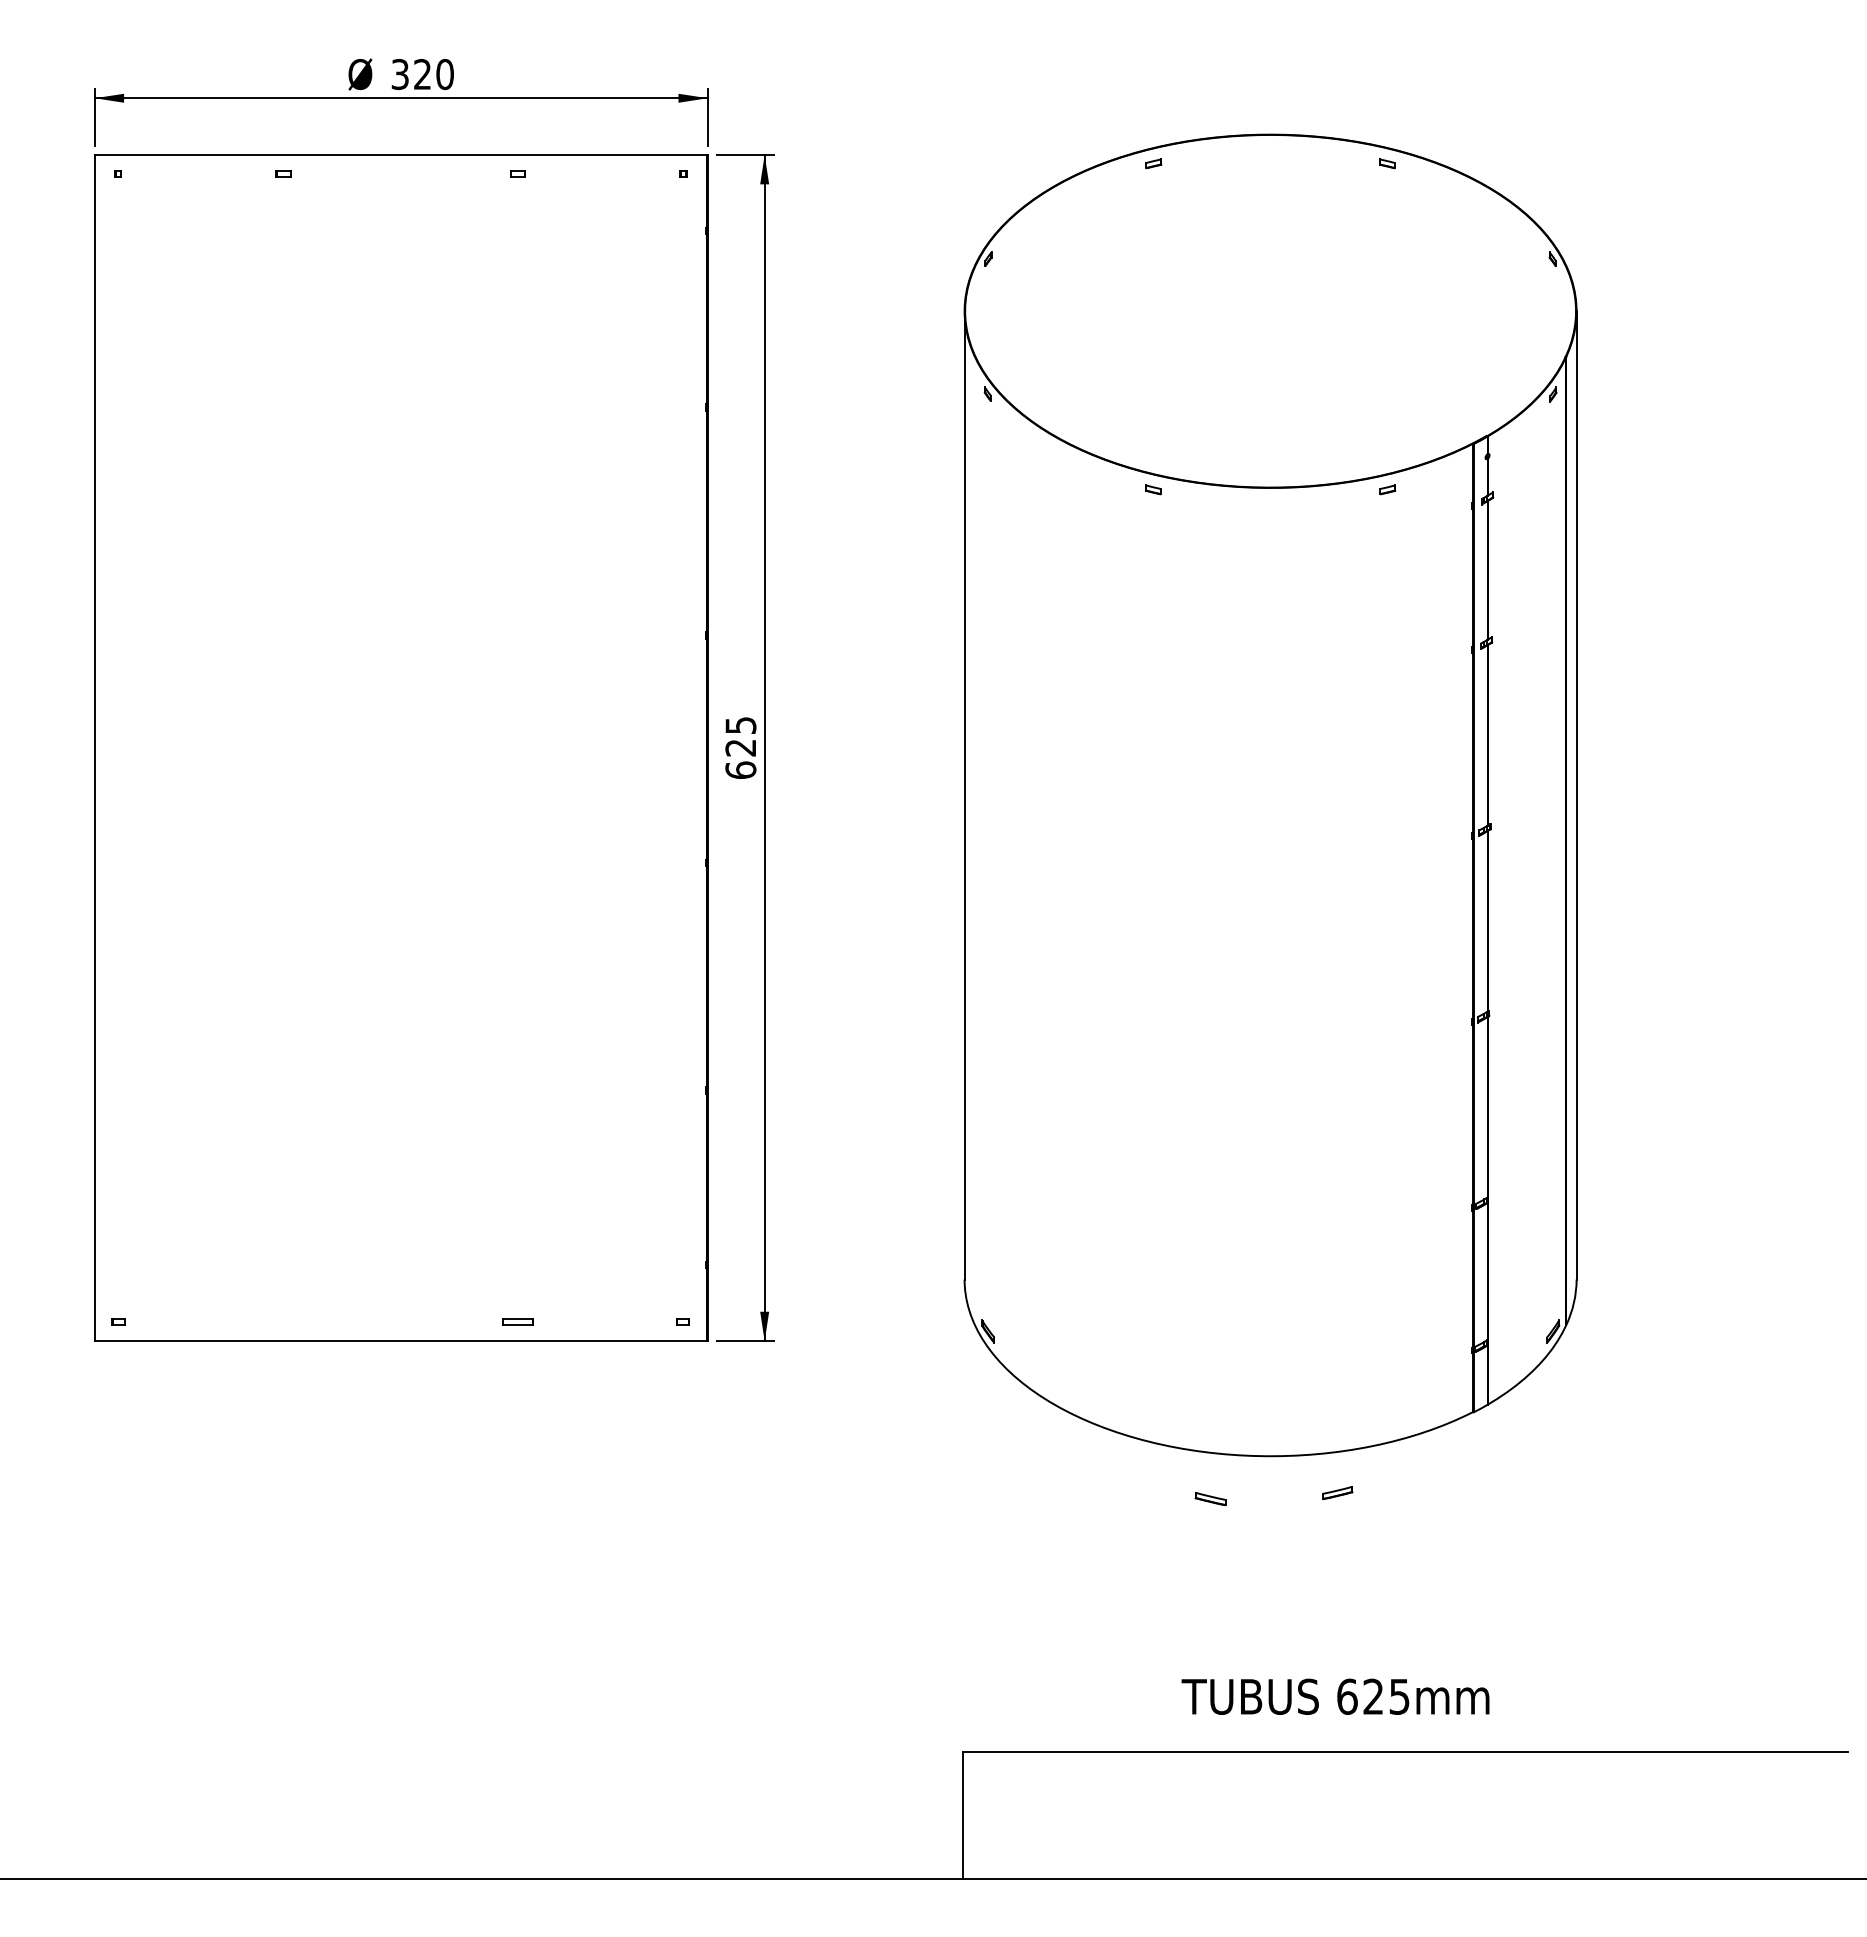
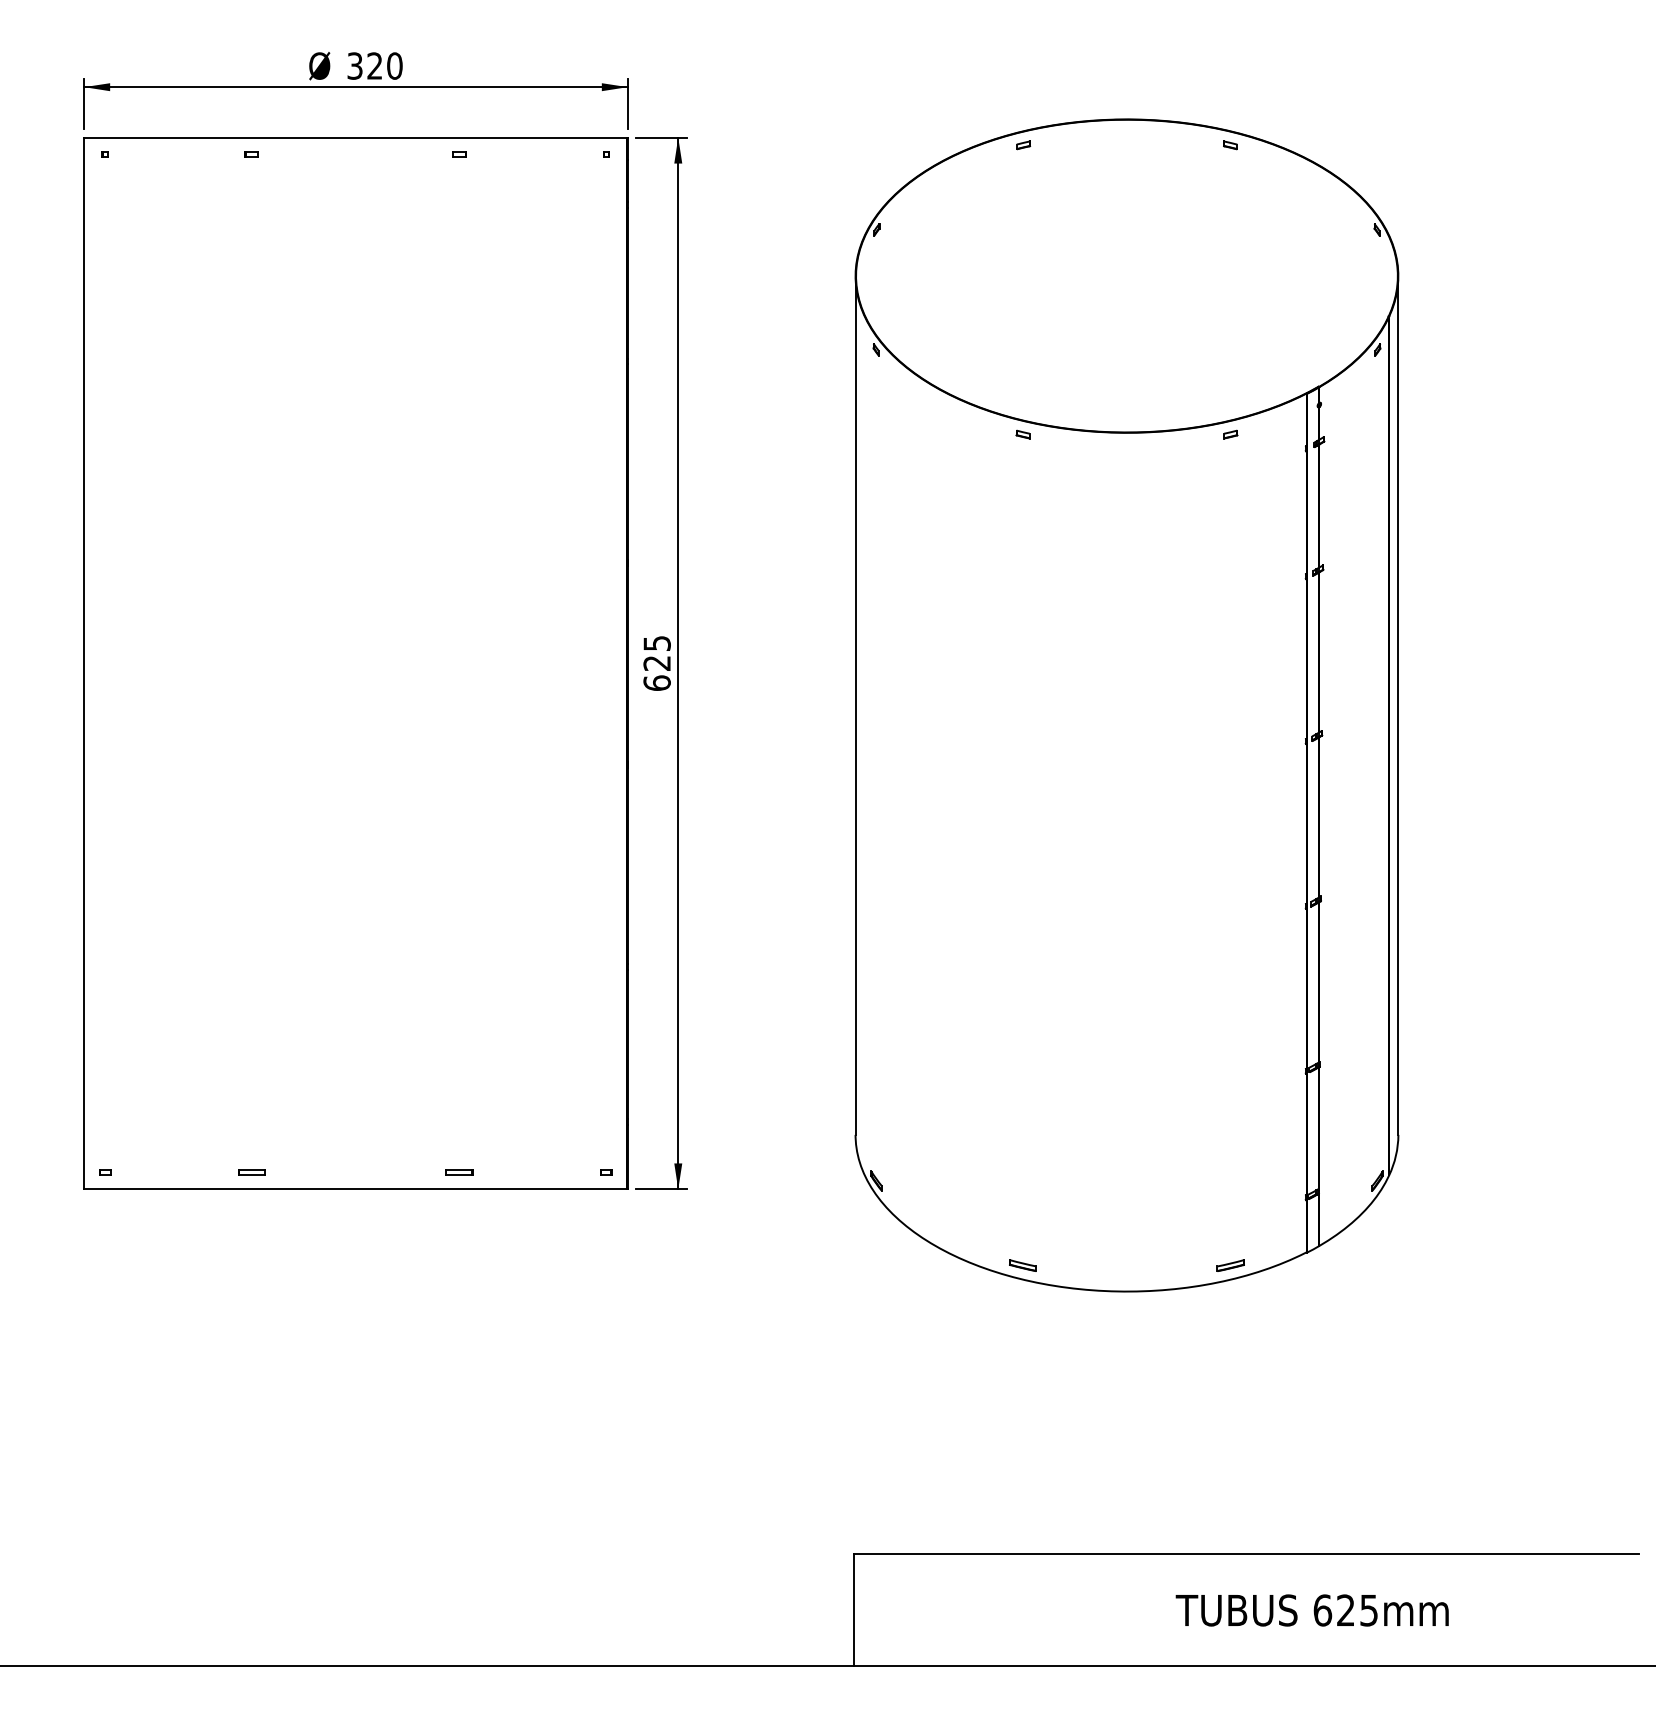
part: (283, 1321) -> (251, 1172), added
part: (1337, 1493) -> (1230, 1266), moved
part: (1210, 1499) -> (1023, 1266), moved
text: (1335, 1696) -> (1312, 1610), moved

